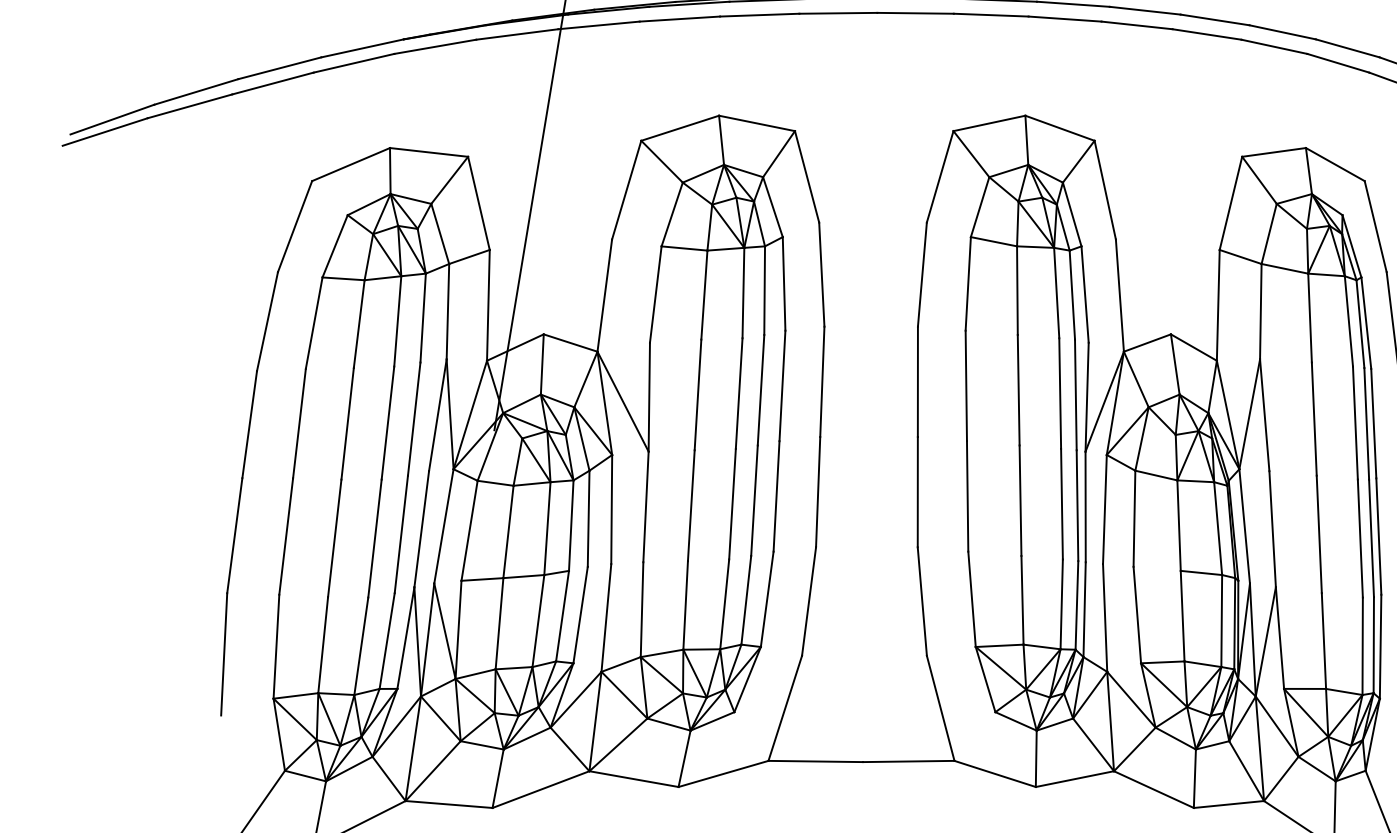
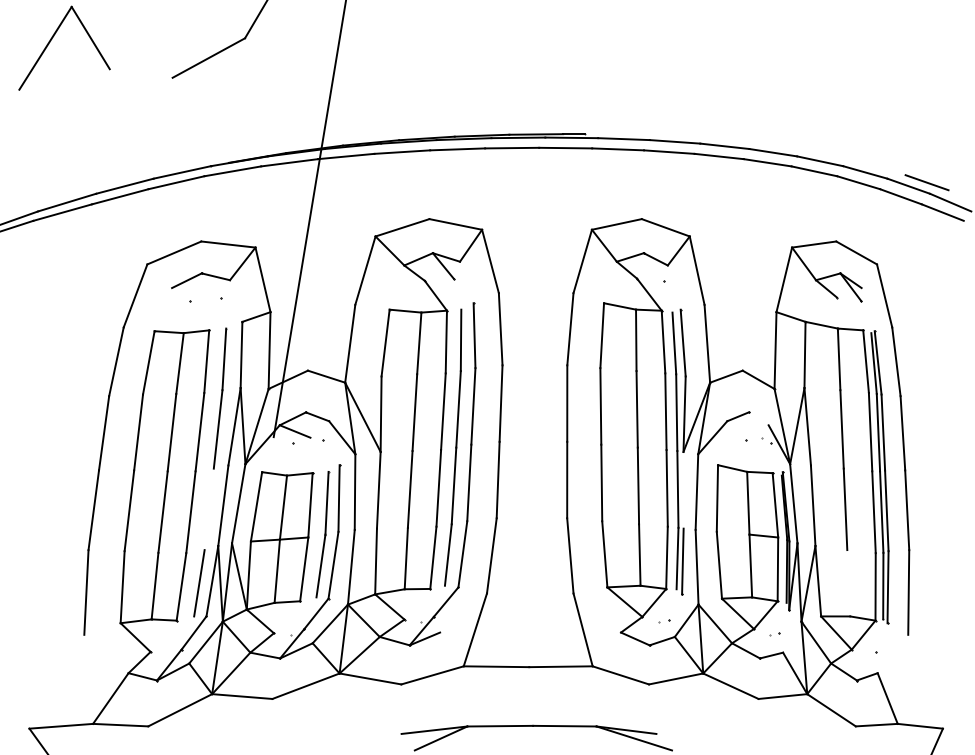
line: (1085, 505) -> (683, 489), removed
line: (400, 534) -> (208, 509), removed
line: (1323, 641) -> (848, 583), removed

